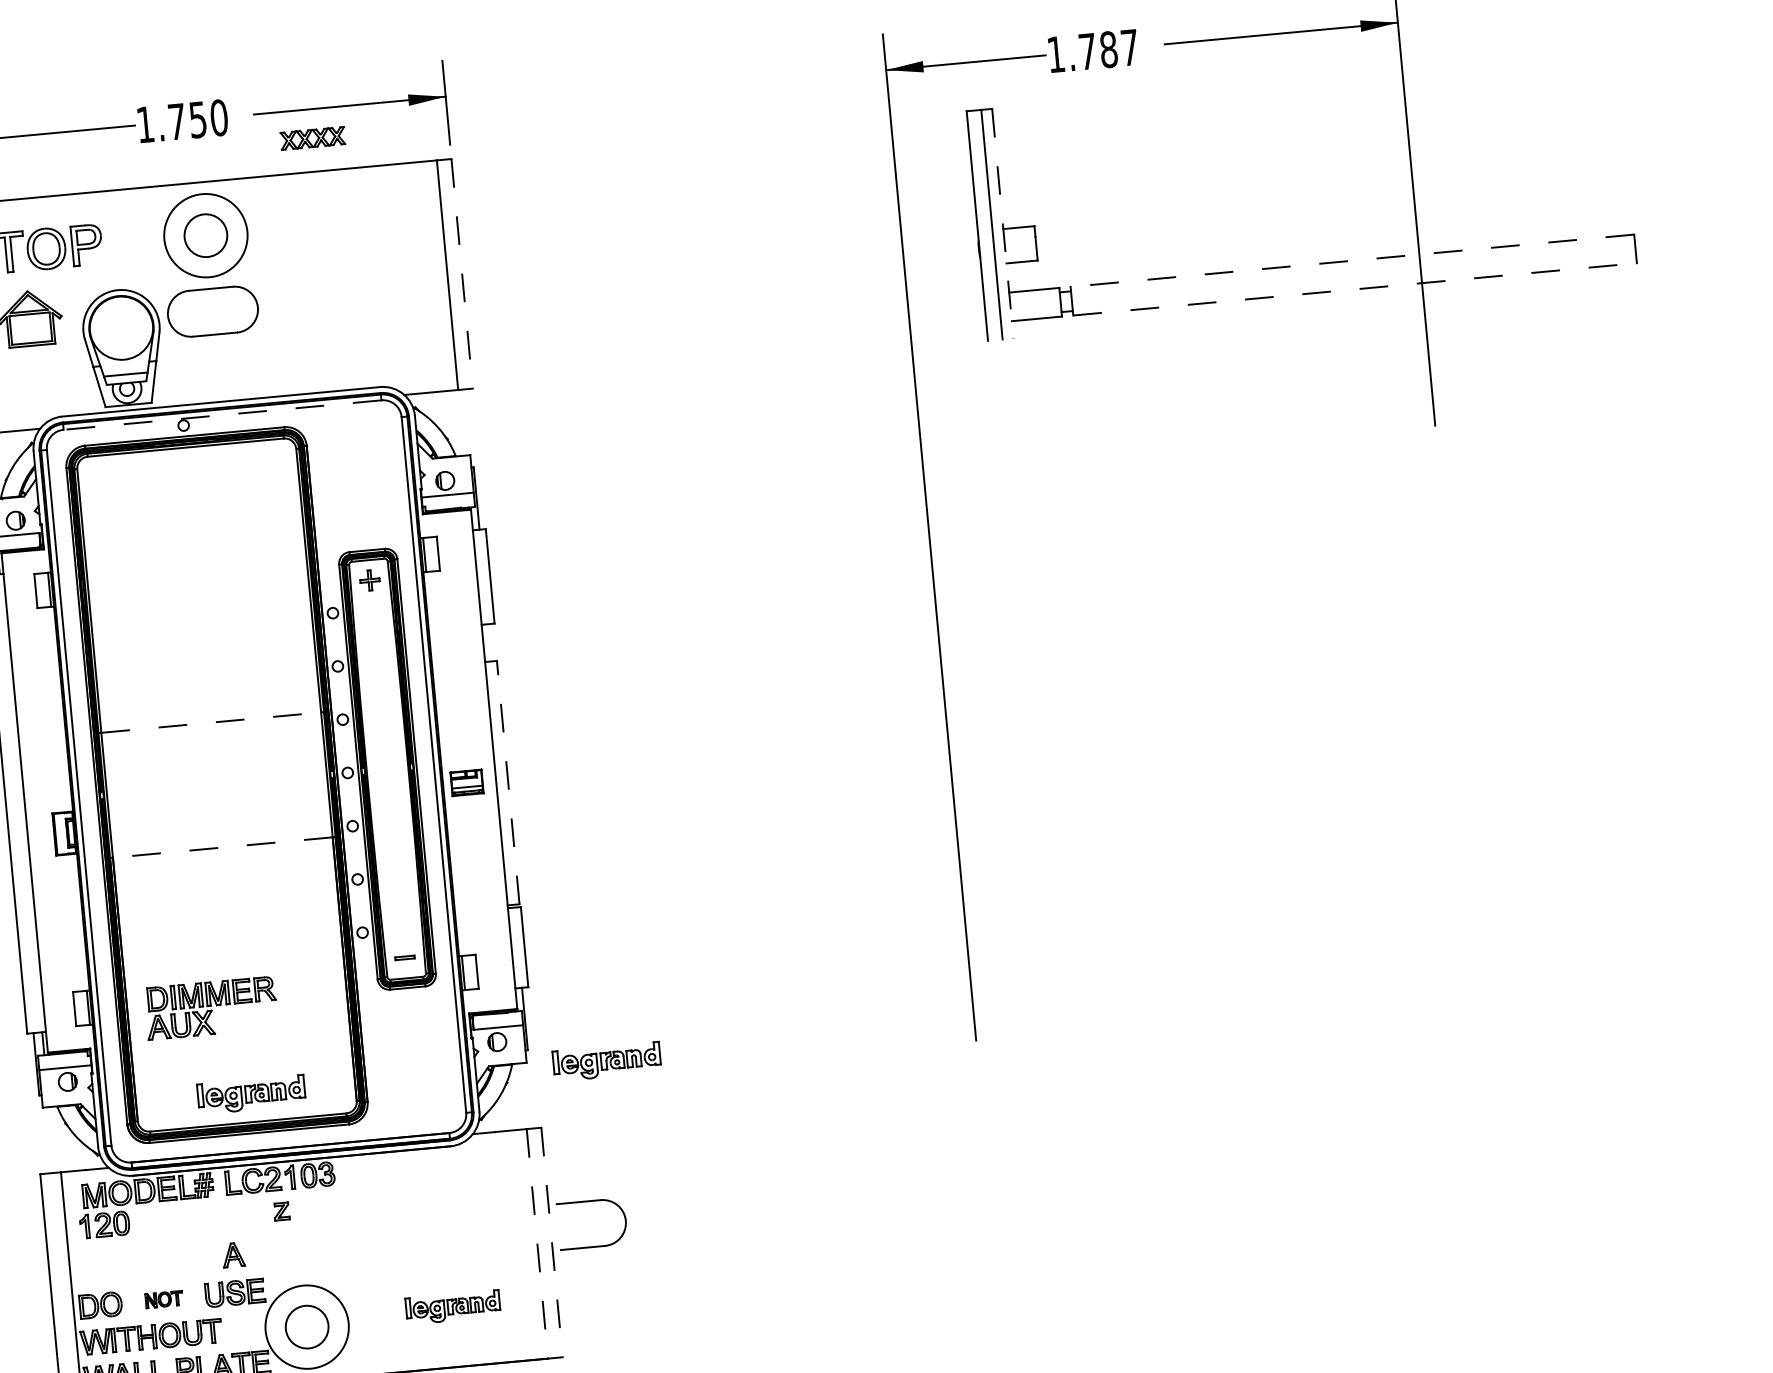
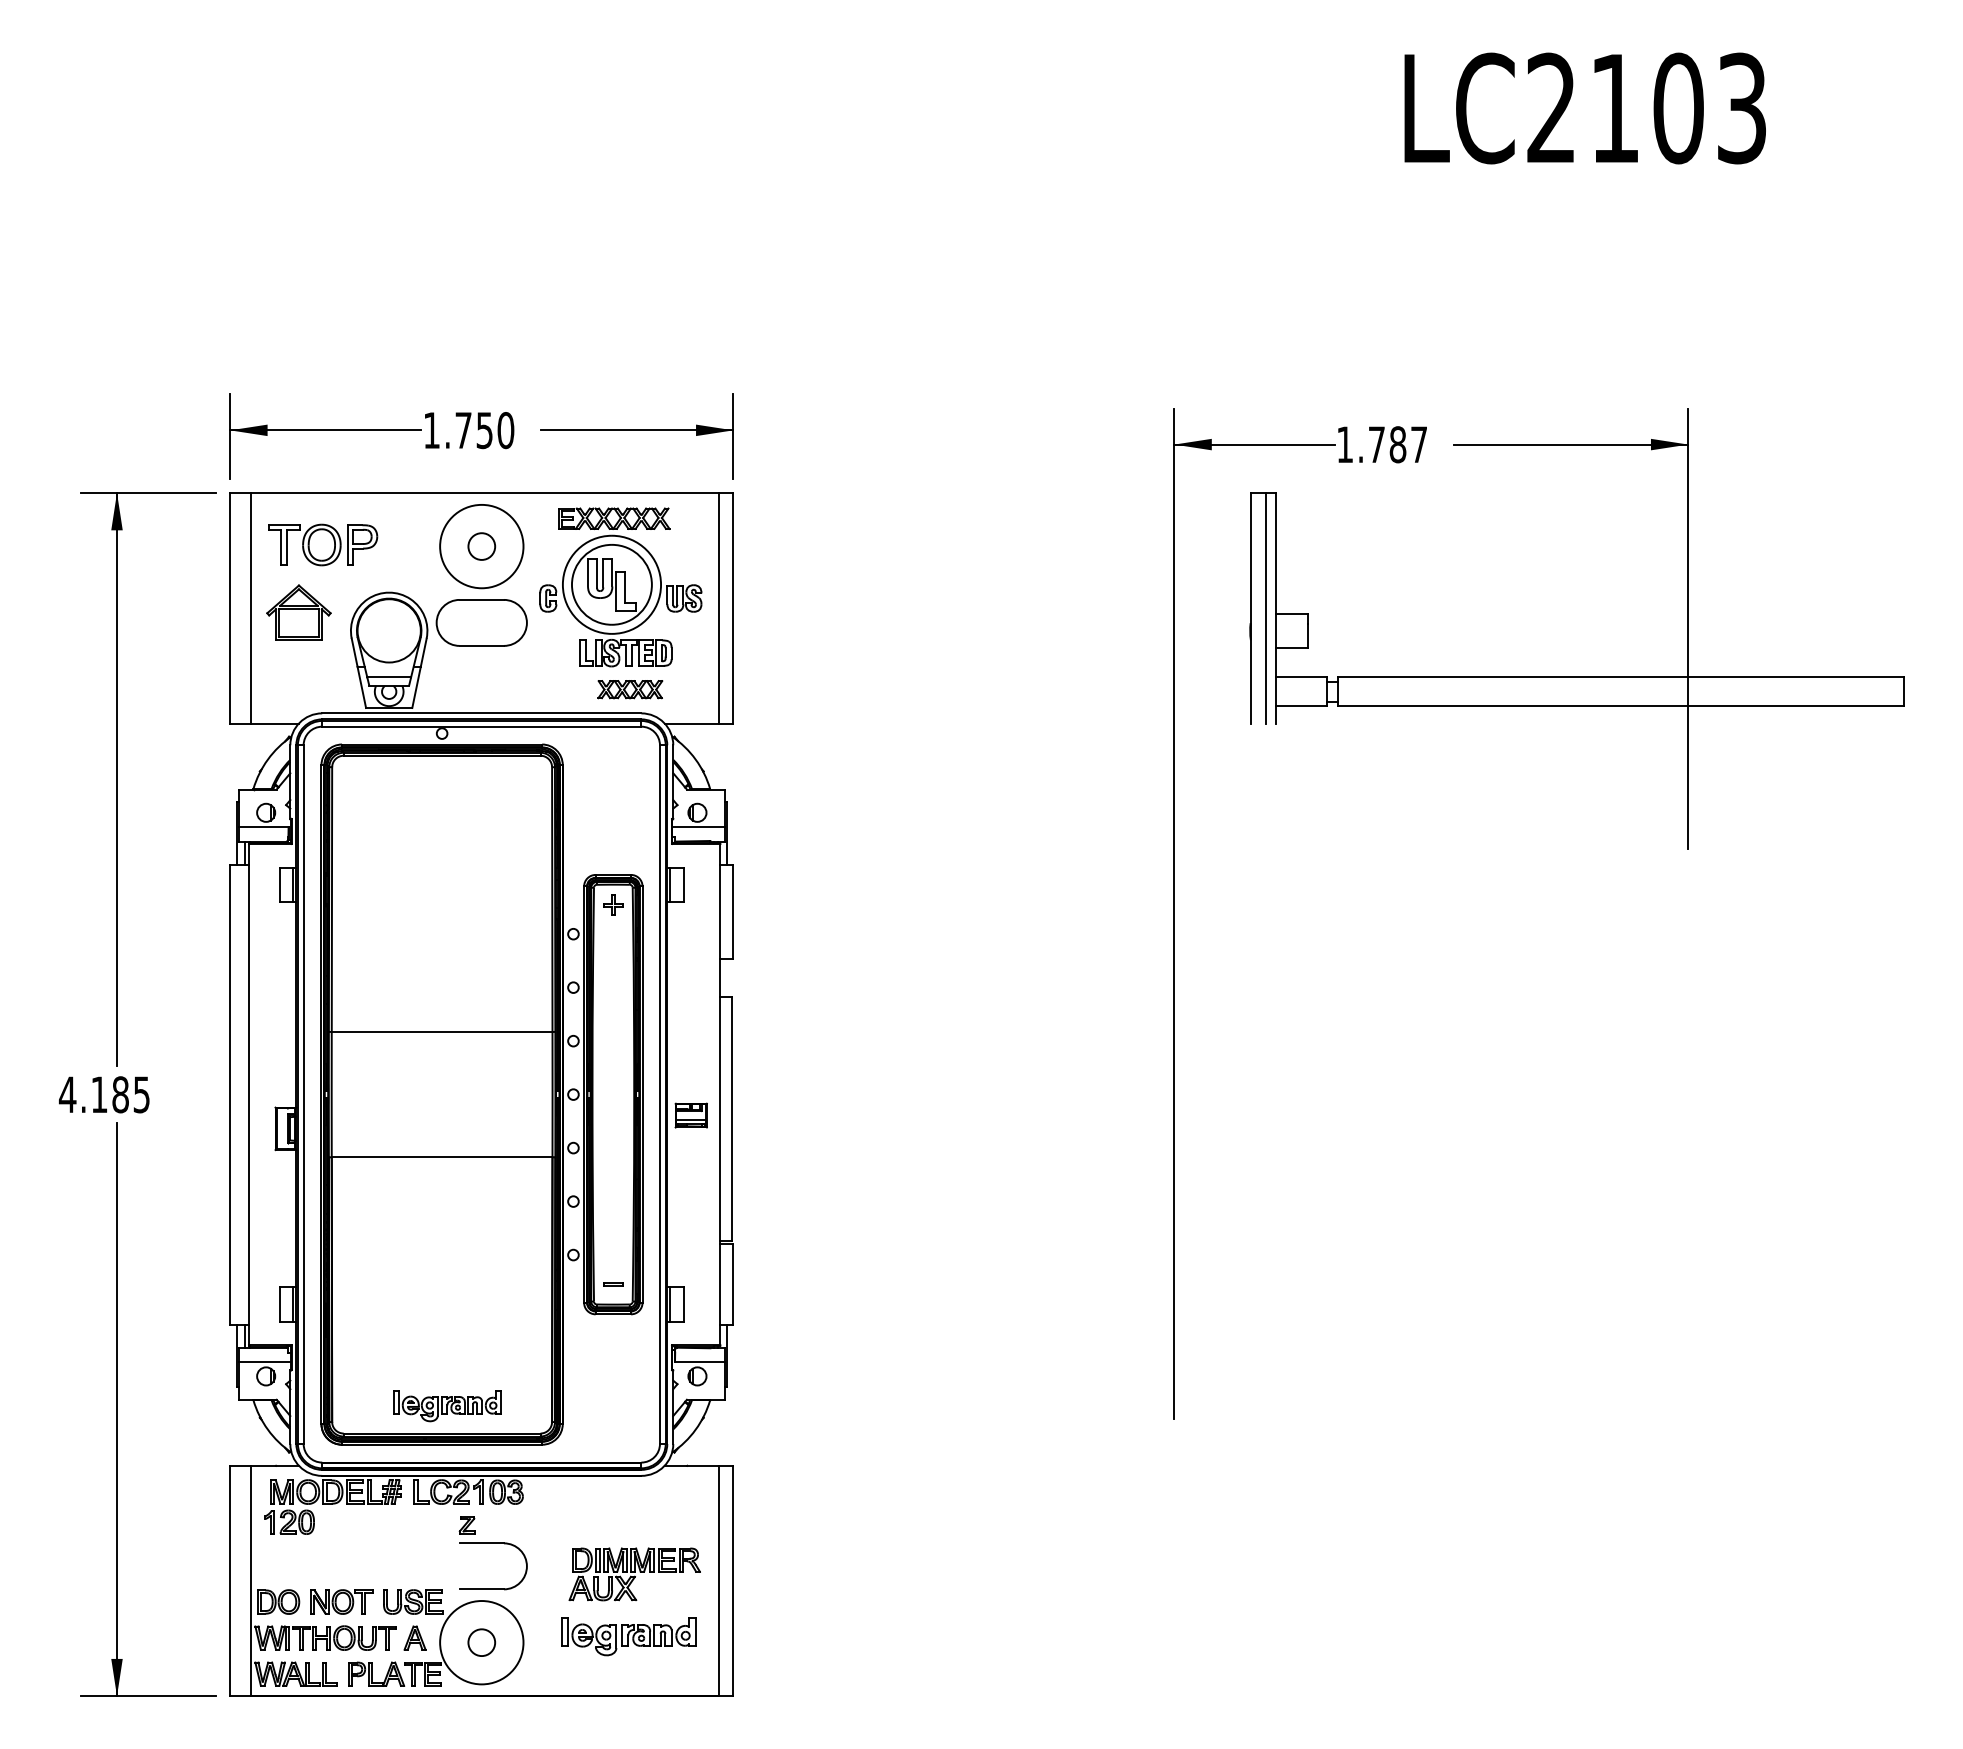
part: (313, 138) -> (630, 689), moved
line: (1002, 223) -> (1276, 608), dashed -> solid
circle: (205, 235) -> (481, 546), size x0.62
line: (1351, 260) -> (1620, 677), dashed -> solid
part: (347, 263) -> (620, 587), added
line: (462, 274) -> (733, 608), dashed -> solid
line: (1355, 289) -> (1621, 706), dashed -> solid
line: (222, 414) -> (481, 726), dashed -> solid
line: (211, 722) -> (442, 1031), dashed -> solid
line: (508, 782) -> (732, 1118), dashed -> solid
line: (222, 847) -> (441, 1157), dashed -> solid
part: (211, 1008) -> (634, 1574), moved
part: (606, 1062) -> (804, 1406), removed
line: (552, 1242) -> (733, 1581), dashed -> solid
line: (537, 1244) -> (718, 1581), dashed -> solid
part: (594, 1246) -> (493, 1588), moved
part: (232, 1254) -> (414, 1637), moved
part: (163, 1299) -> (341, 1601), size x1.67
part: (452, 1307) -> (628, 1636), size x1.43
circle: (306, 1326) -> (481, 1642), size x0.62

